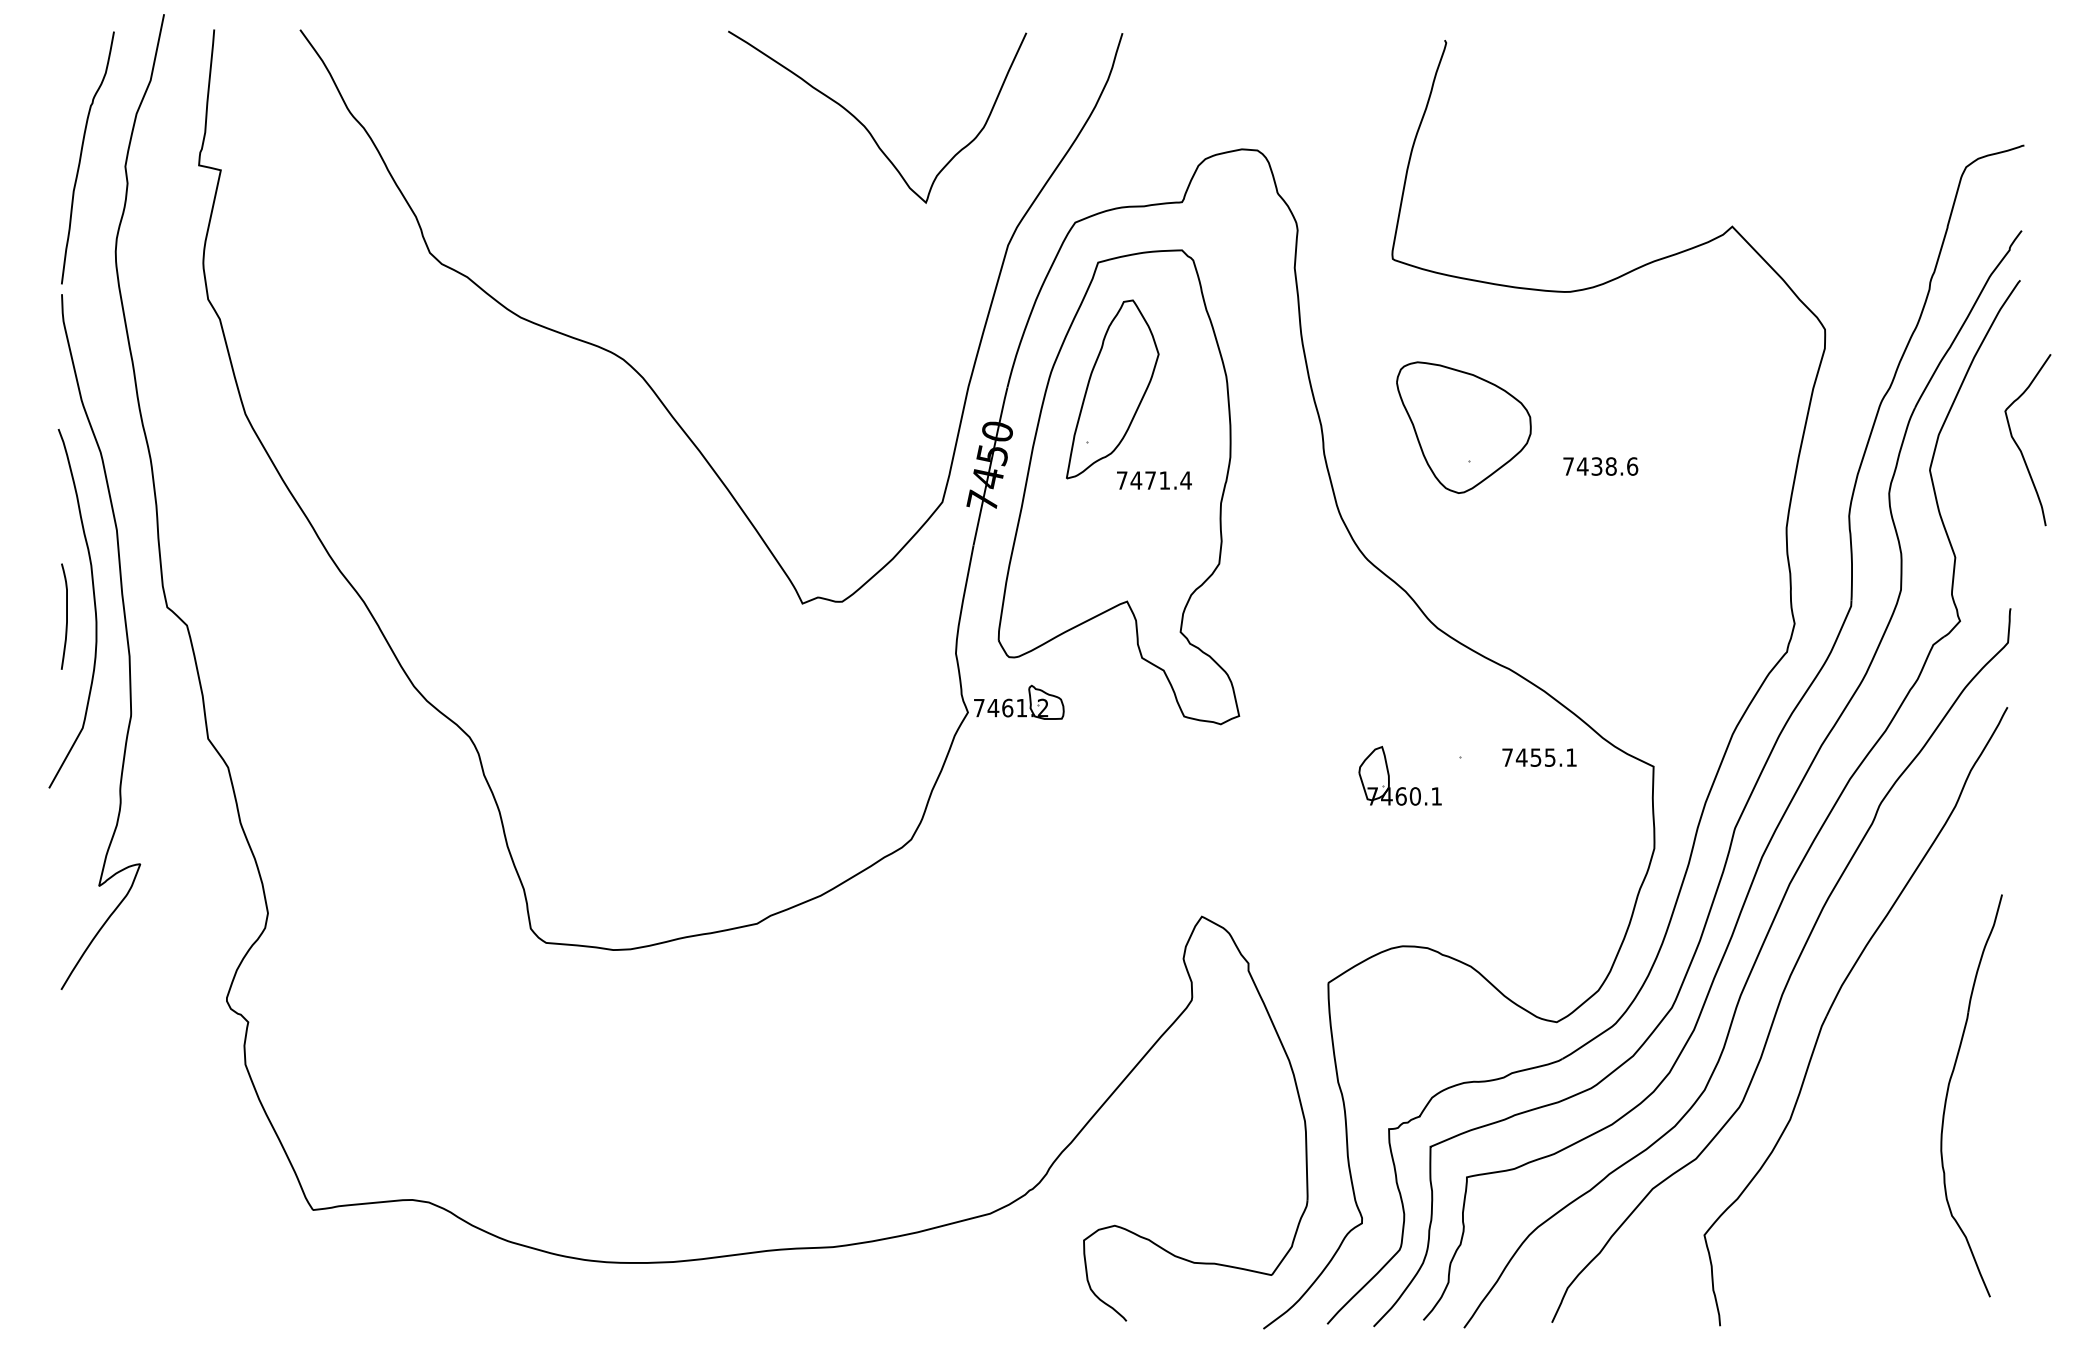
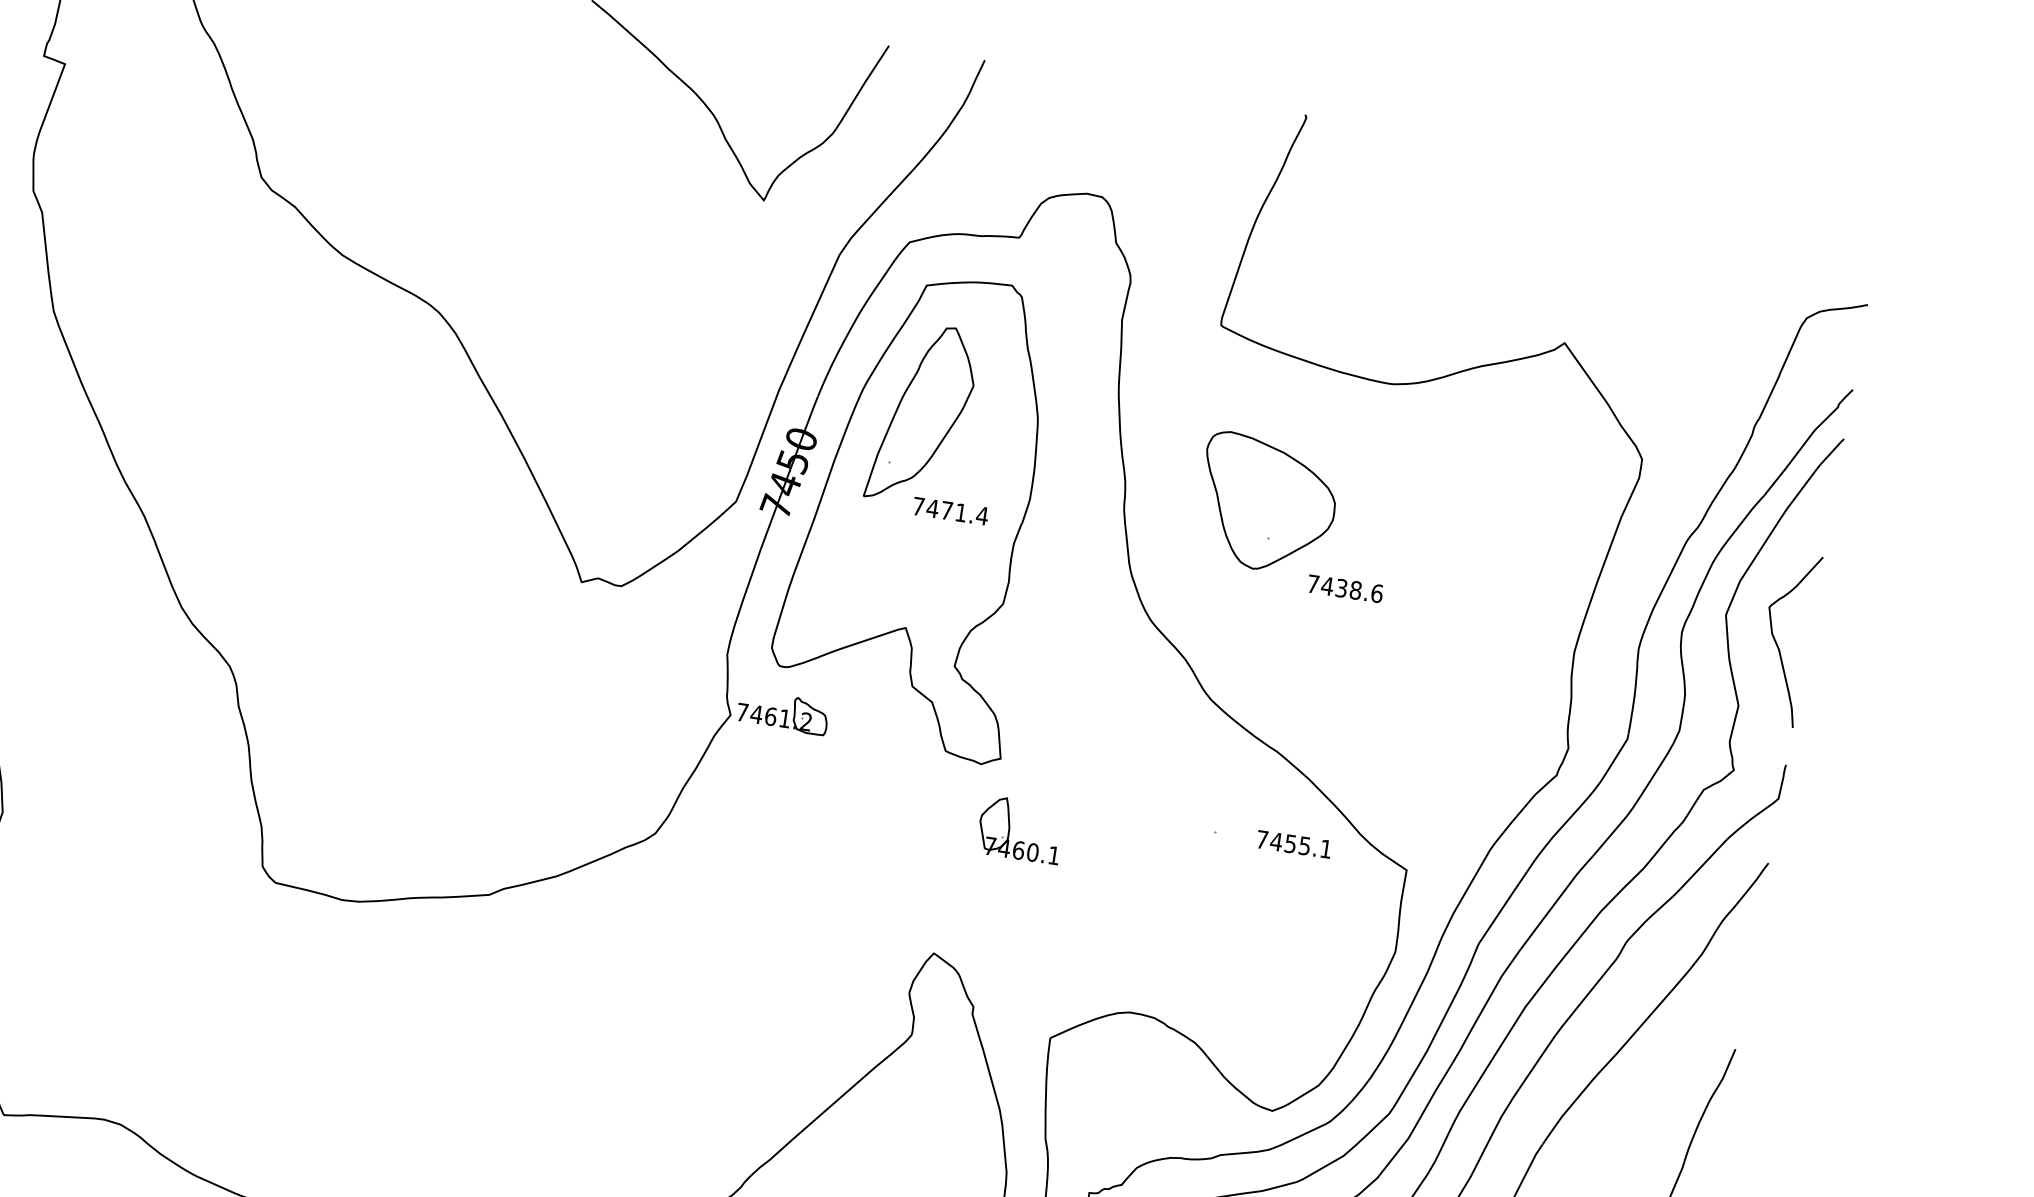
curve: (2018, 445) -> (1777, 643), moved
text: (1600, 466) -> (1345, 588), moved
part: (1389, 775) -> (1010, 827), moved

